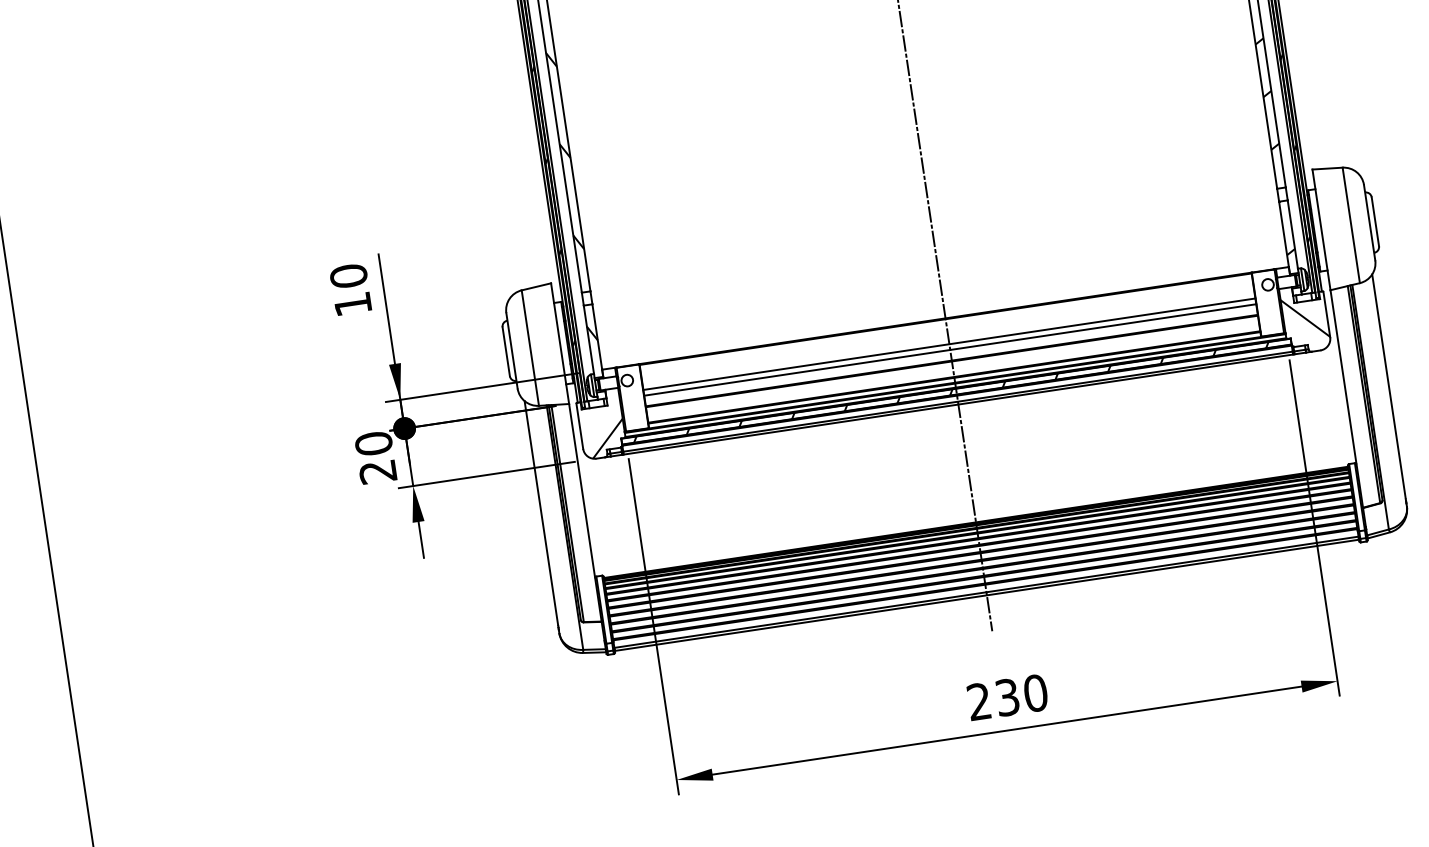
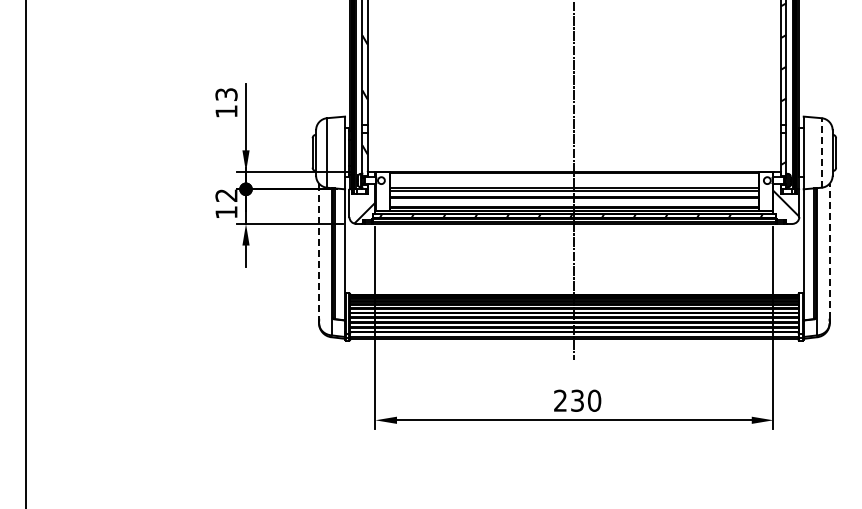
line: (1350, 224) -> (821, 152), solid -> dashed
text: (348, 276) -> (226, 94), 10 -> 13
line: (1388, 385) -> (829, 250), solid -> dashed
text: (375, 456) -> (226, 203), 20 -> 12
line: (542, 513) -> (319, 251), solid -> dashed

